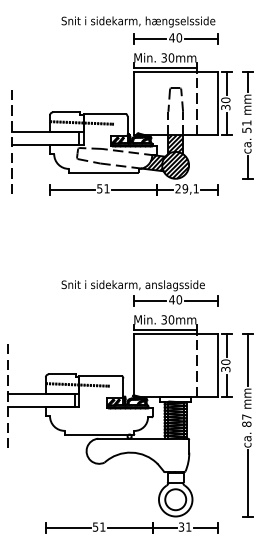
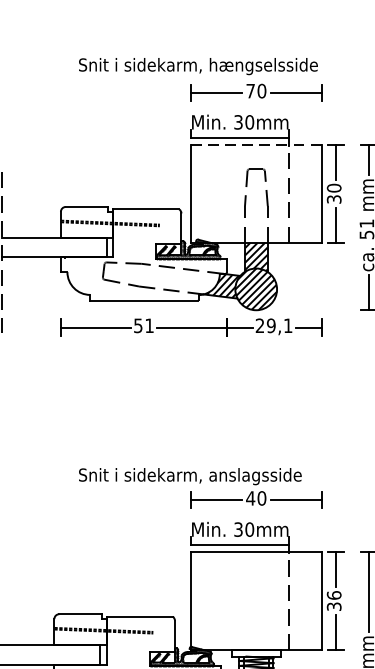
text: (171, 37) -> (249, 90), 40 -> 70
line: (175, 72) -> (256, 145), solid -> dashed
text: (225, 361) -> (333, 594), 30 -> 36

